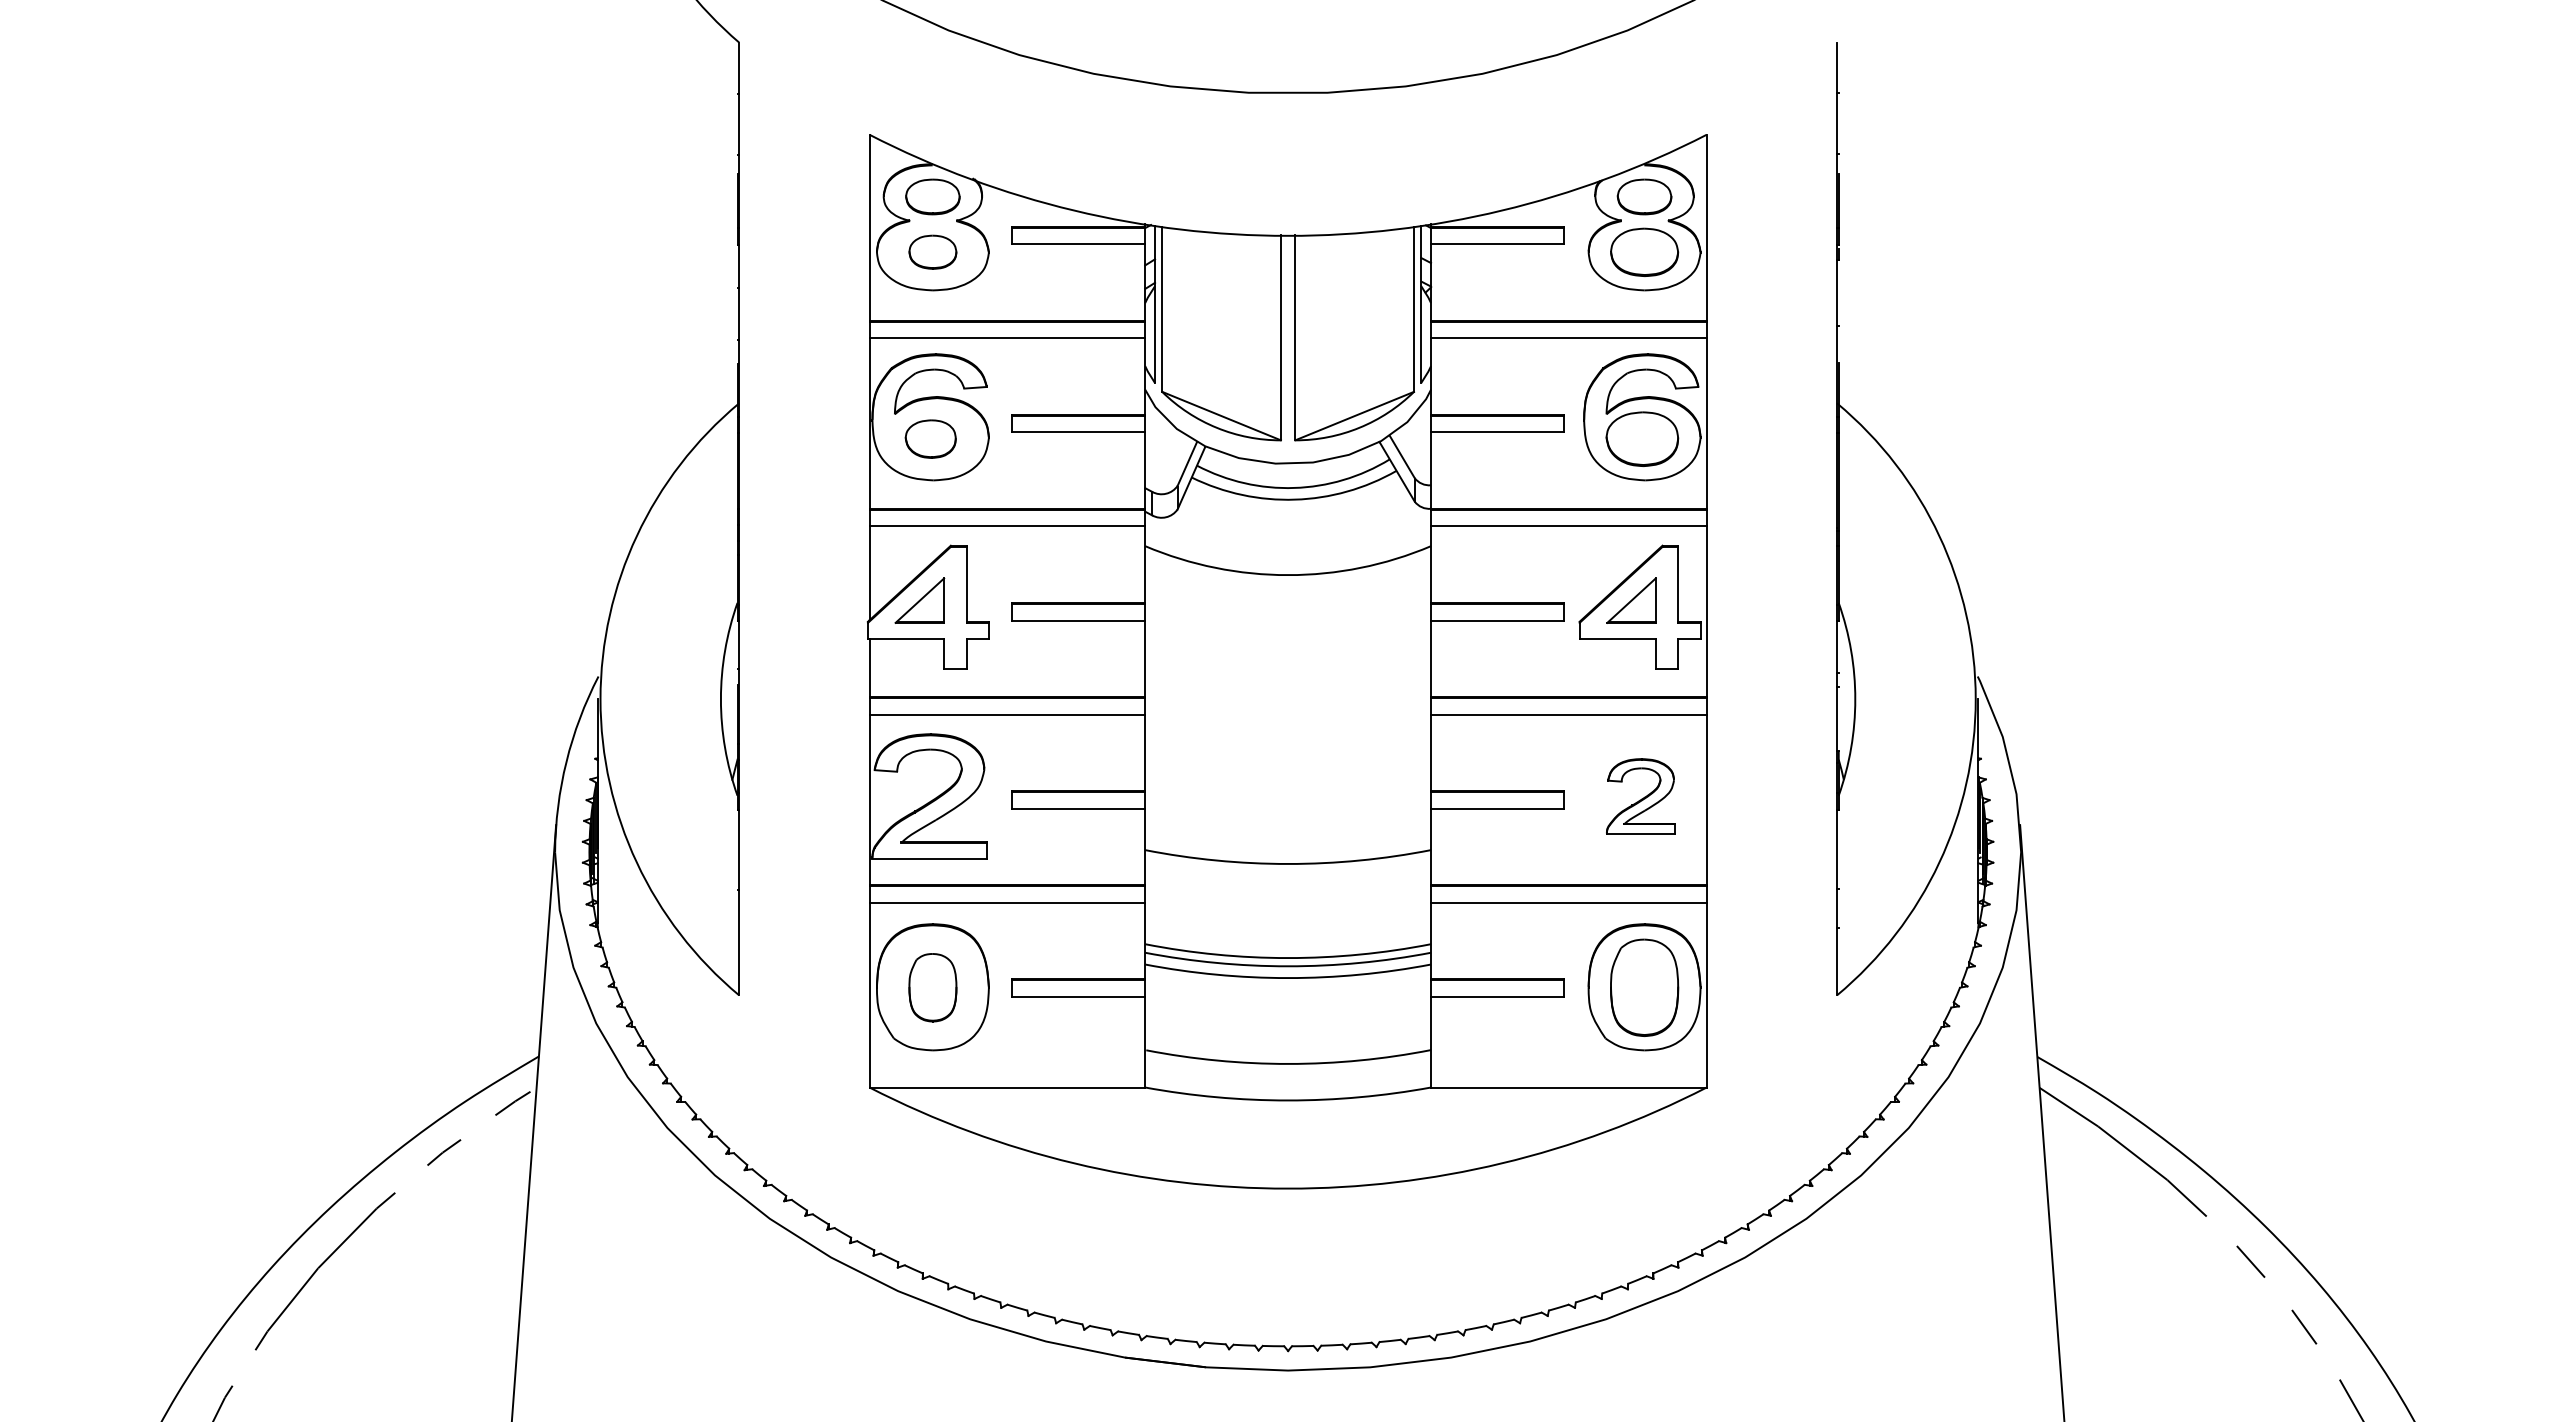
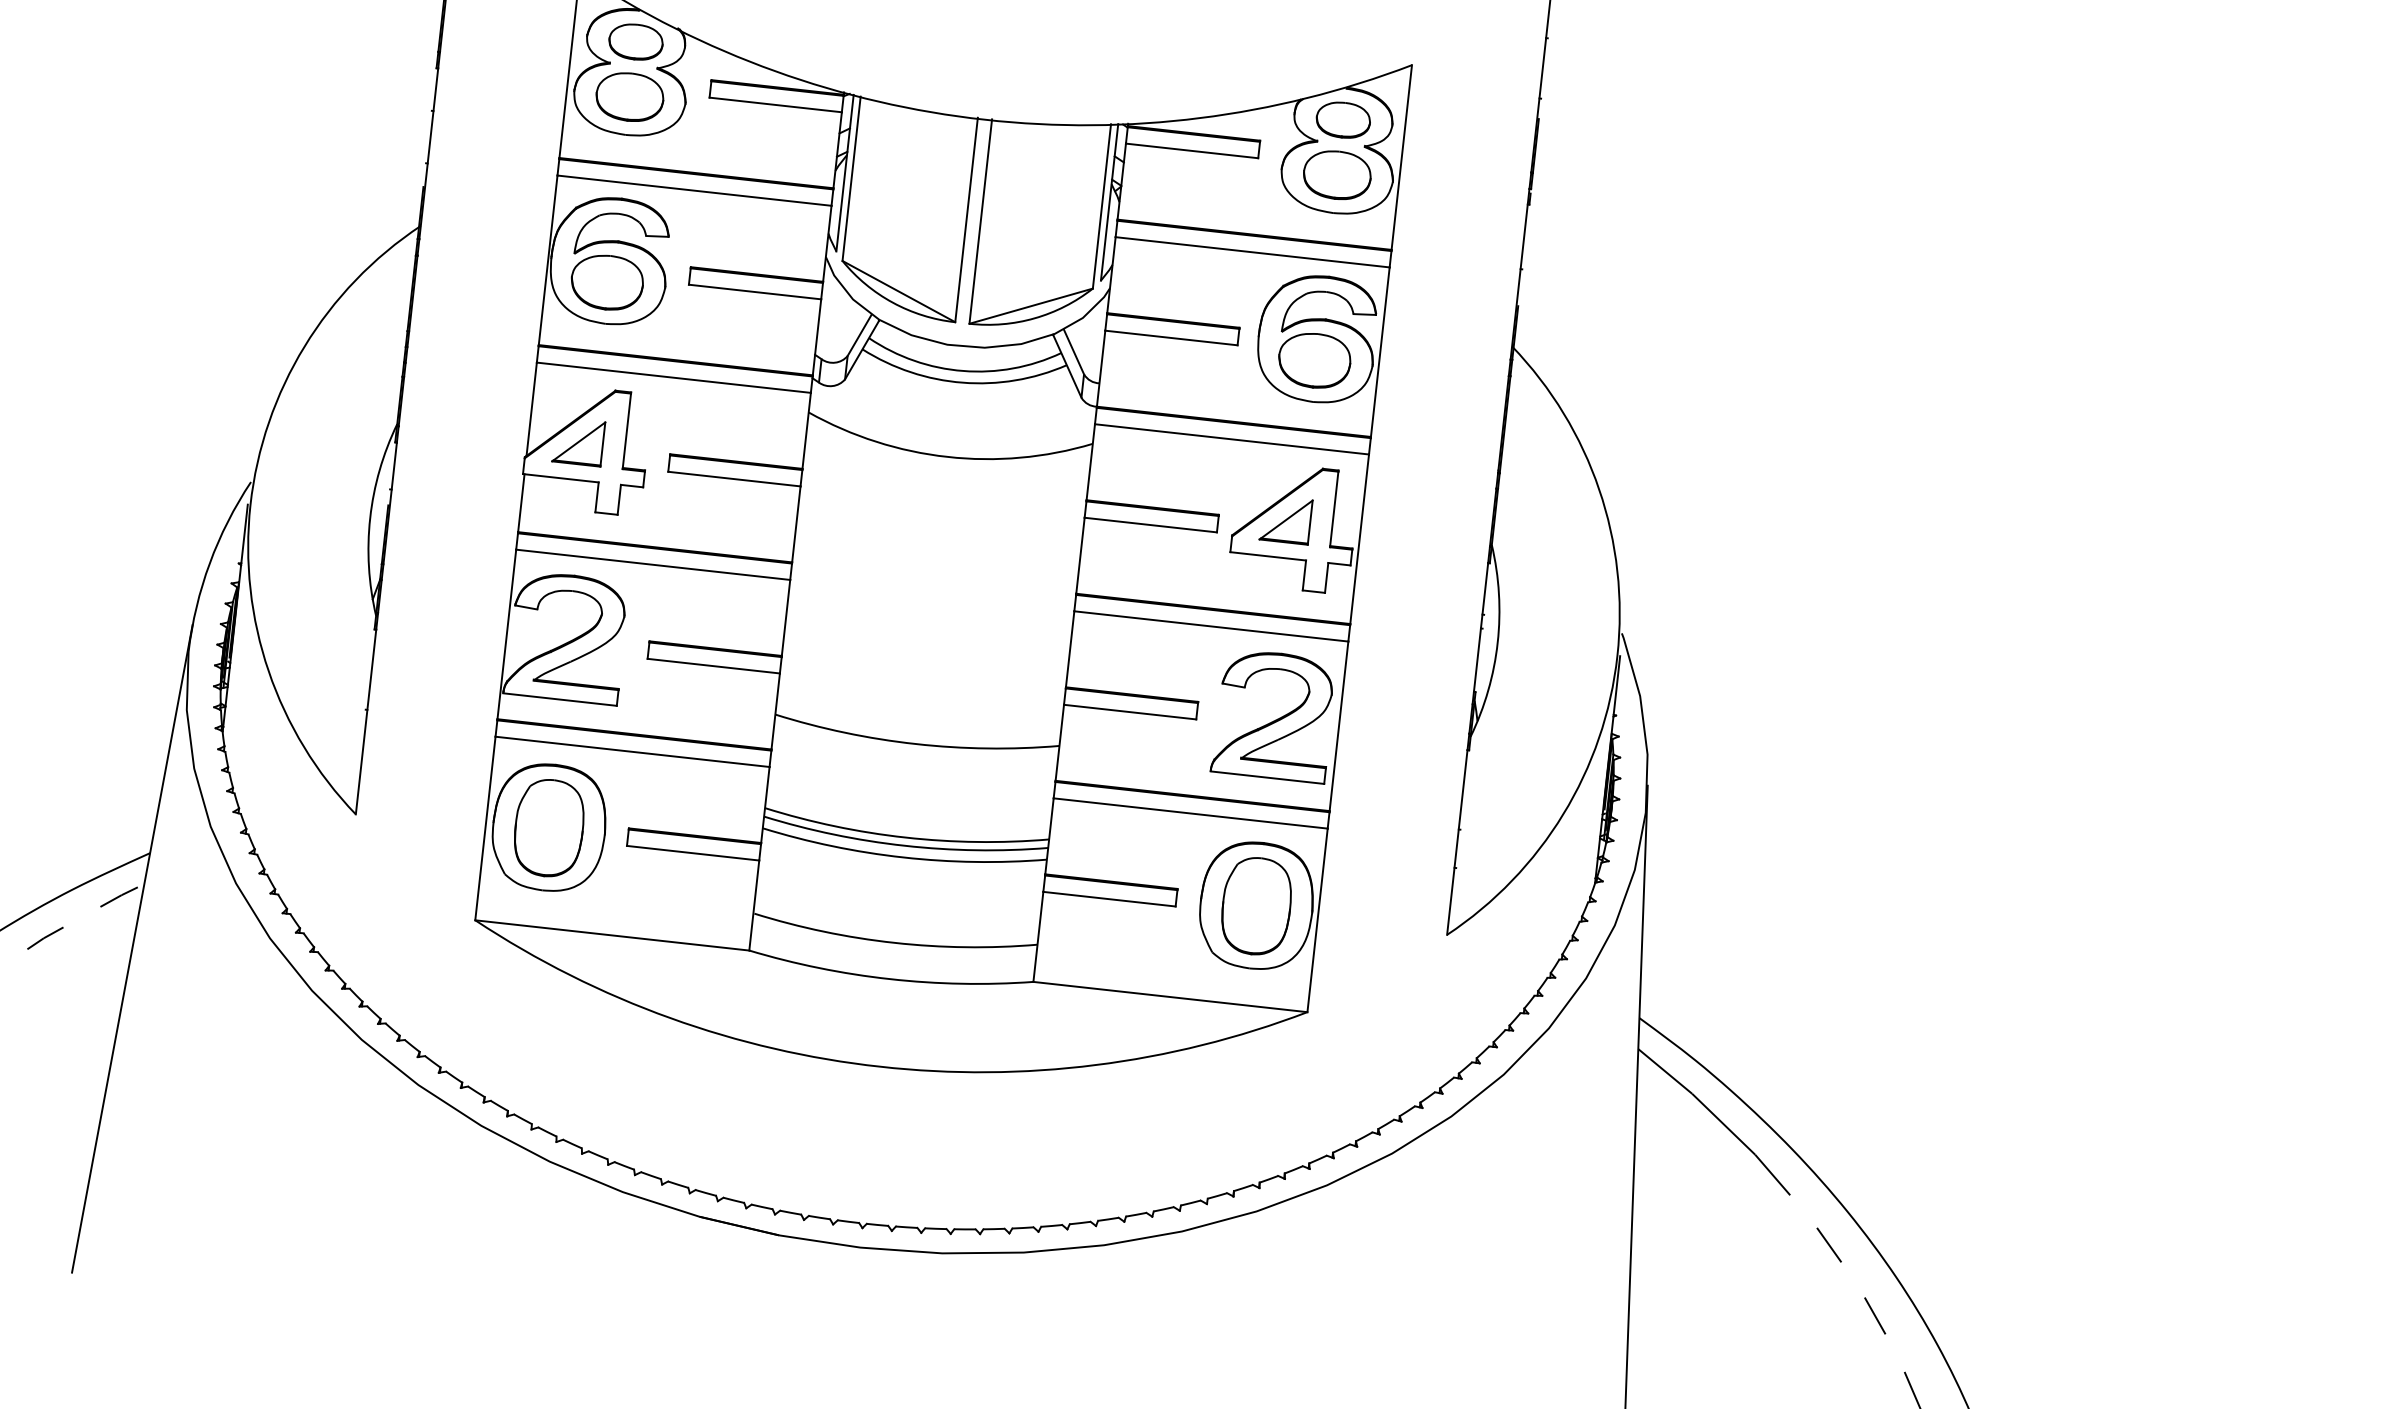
part: (932, 251) -> (629, 96), size x1.43
part: (930, 438) -> (607, 281), size x1.43
part: (1640, 796) -> (1273, 715), size x1.67
part: (932, 987) -> (548, 827), size x1.43

